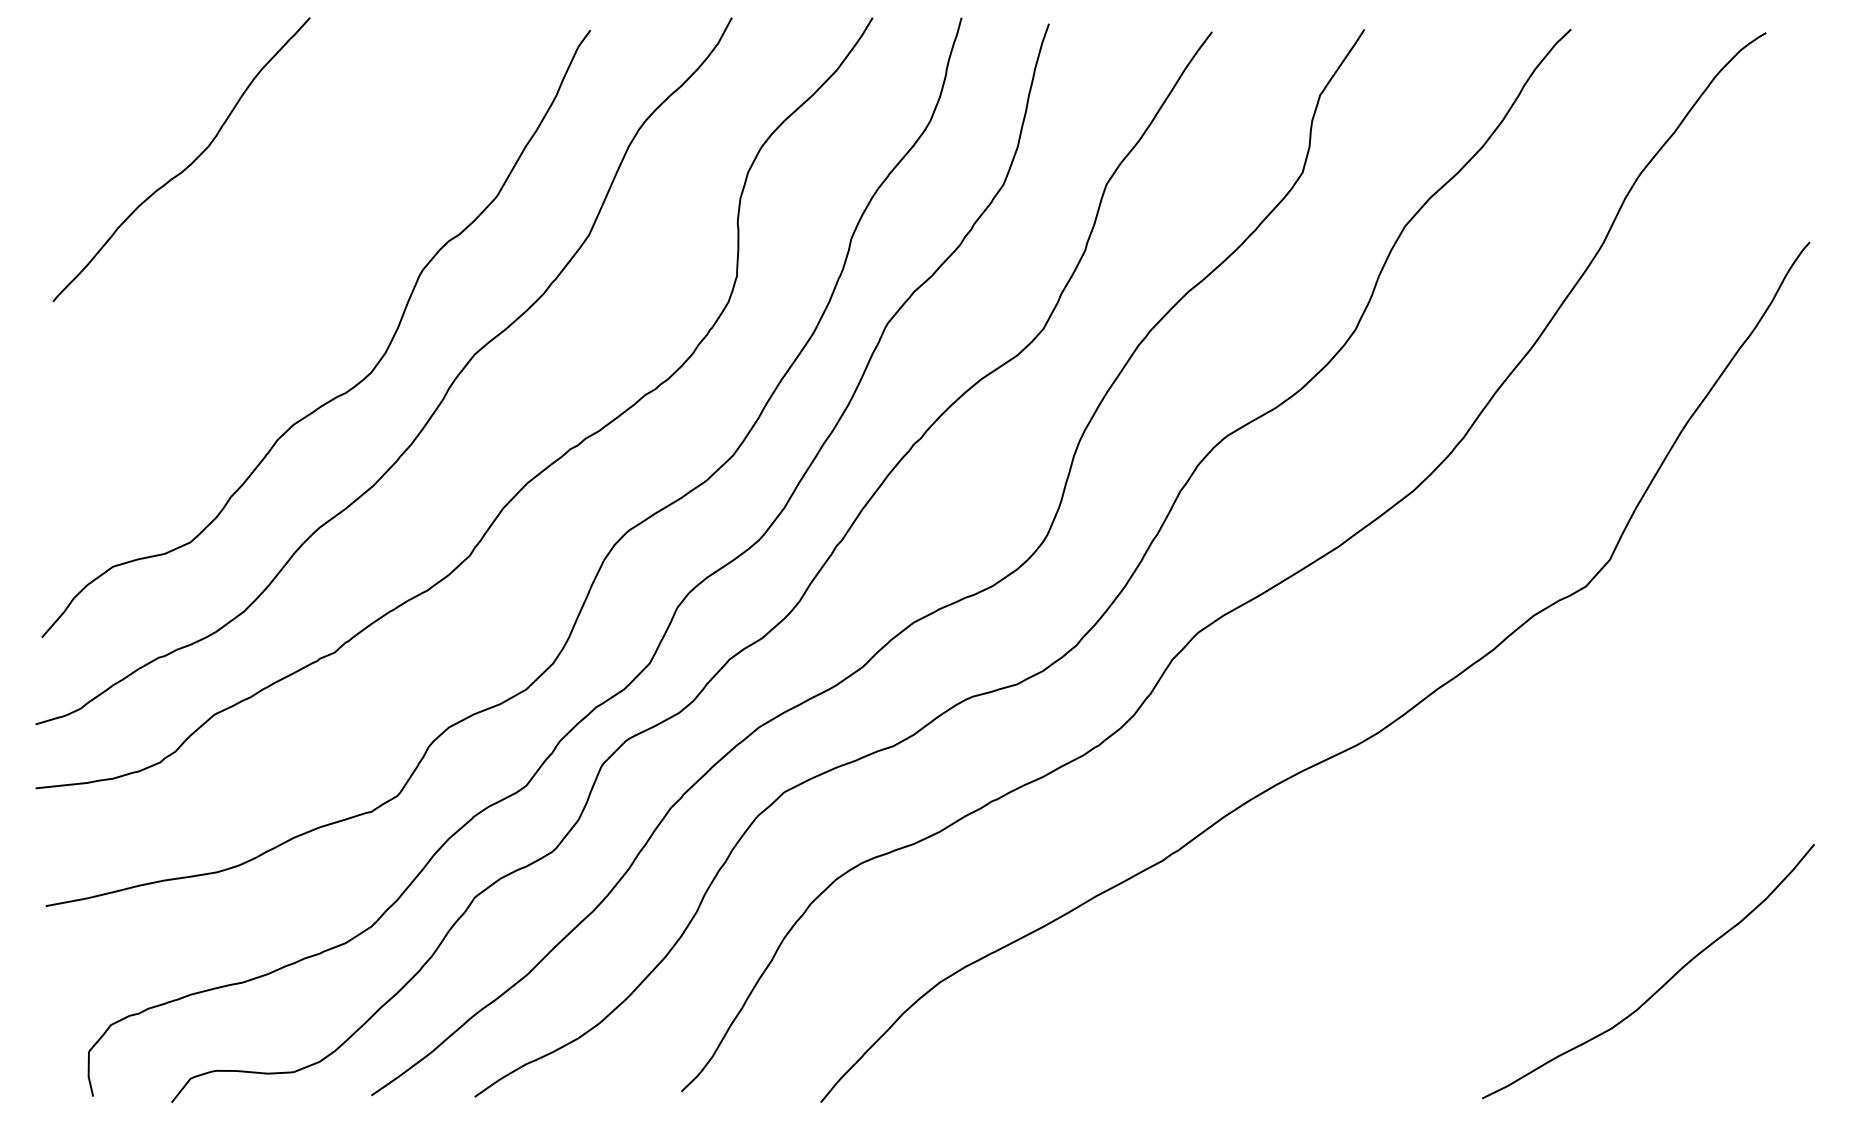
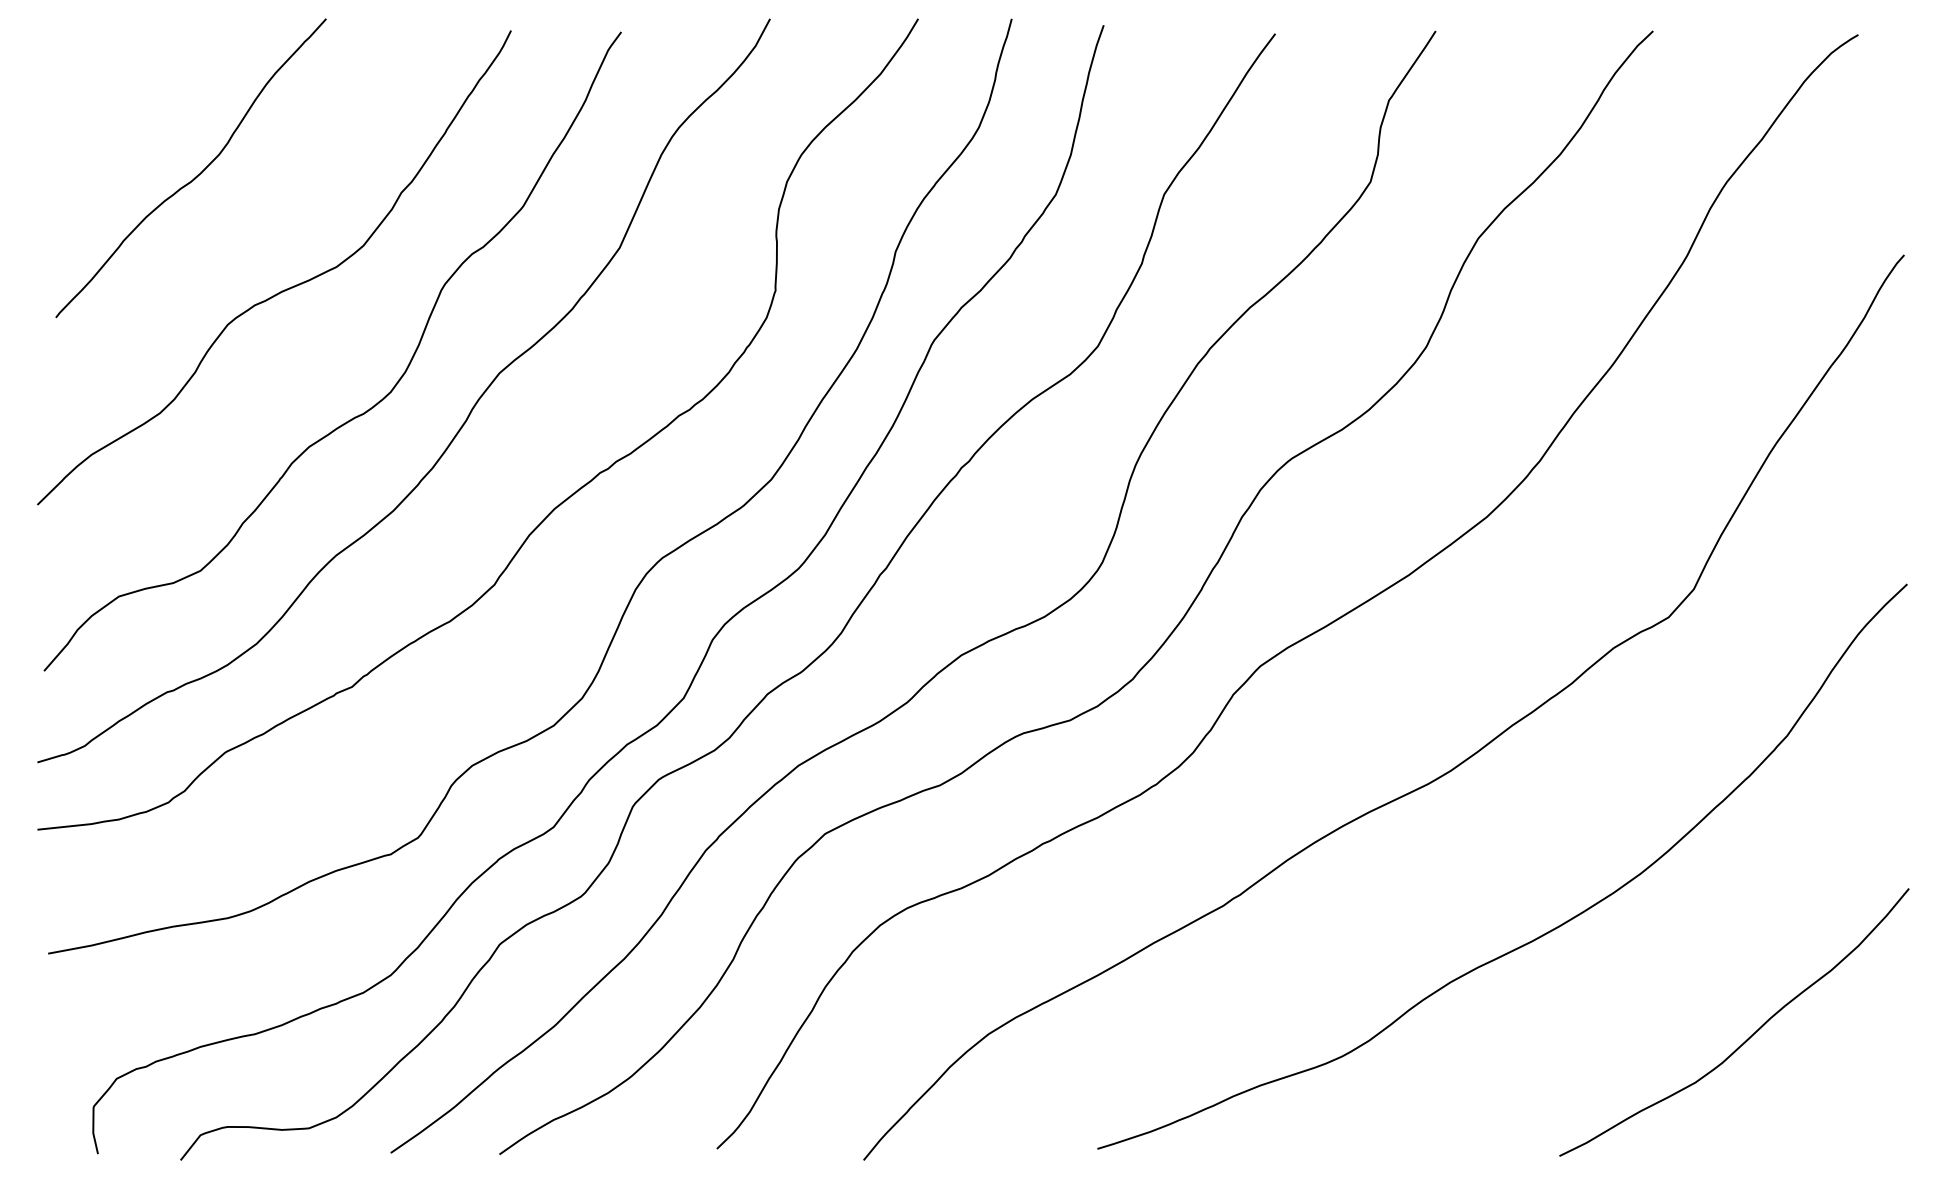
curve: (270, 274) -> (284, 289), added
curve: (1462, 889) -> (1538, 936), added

